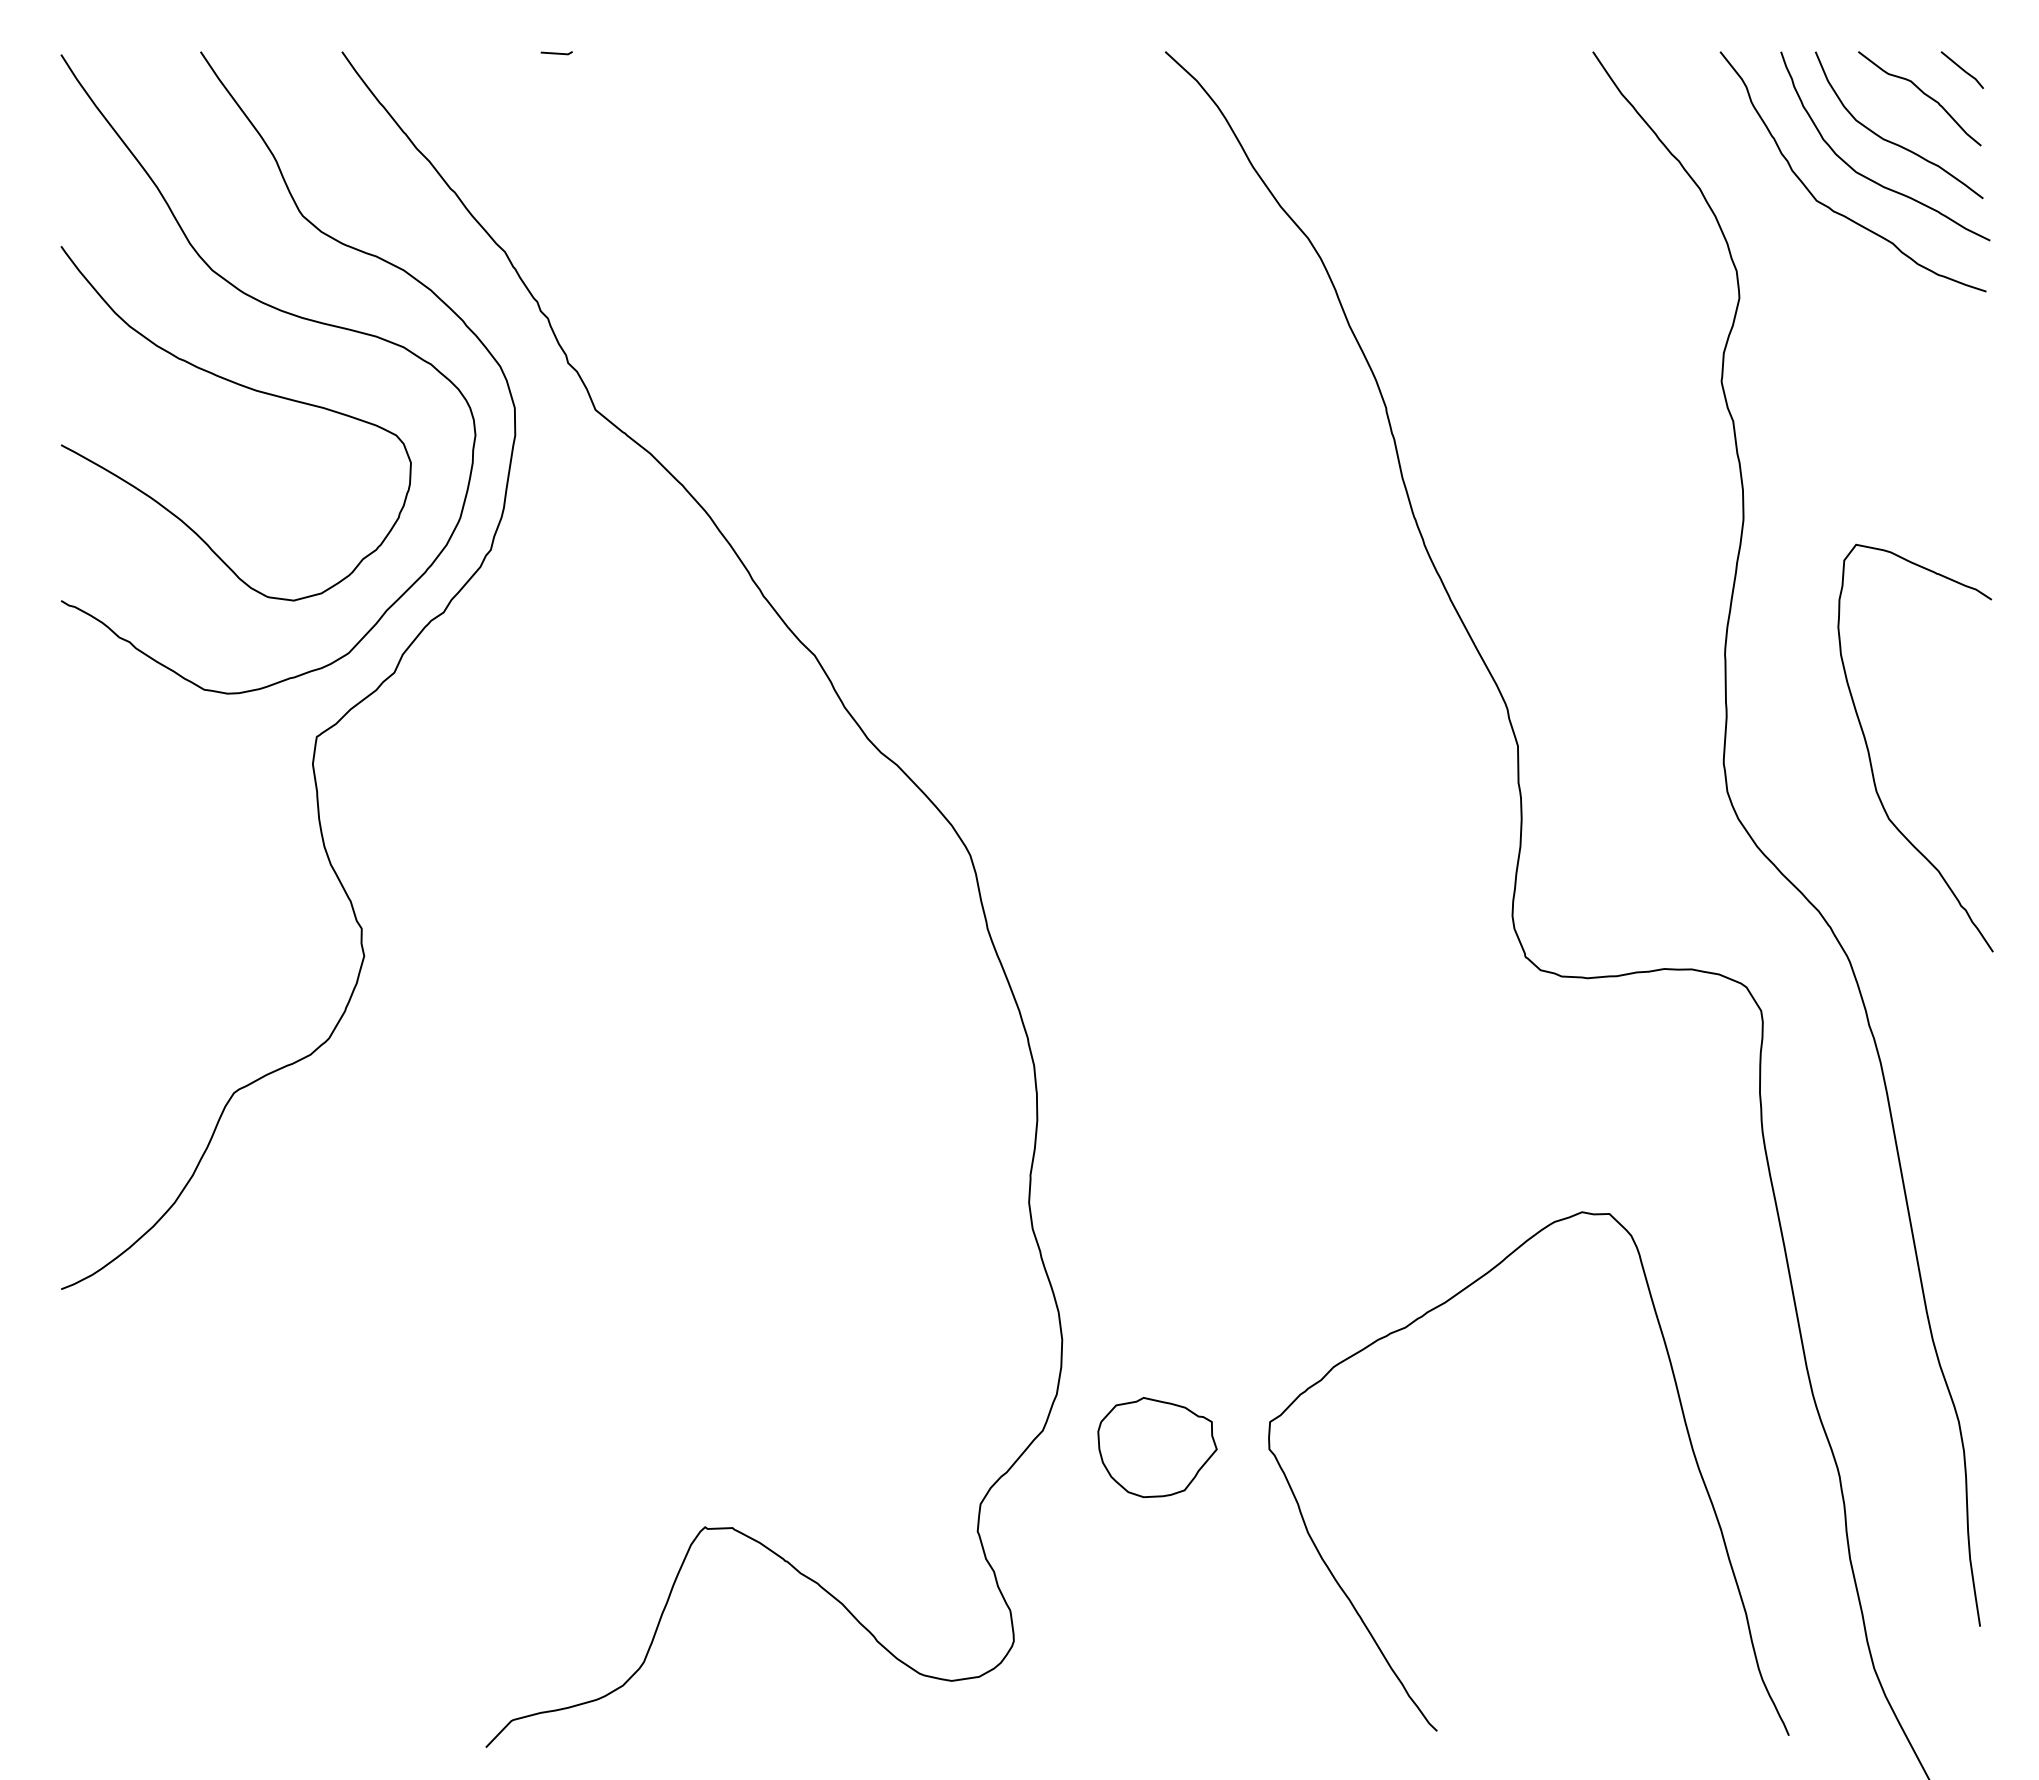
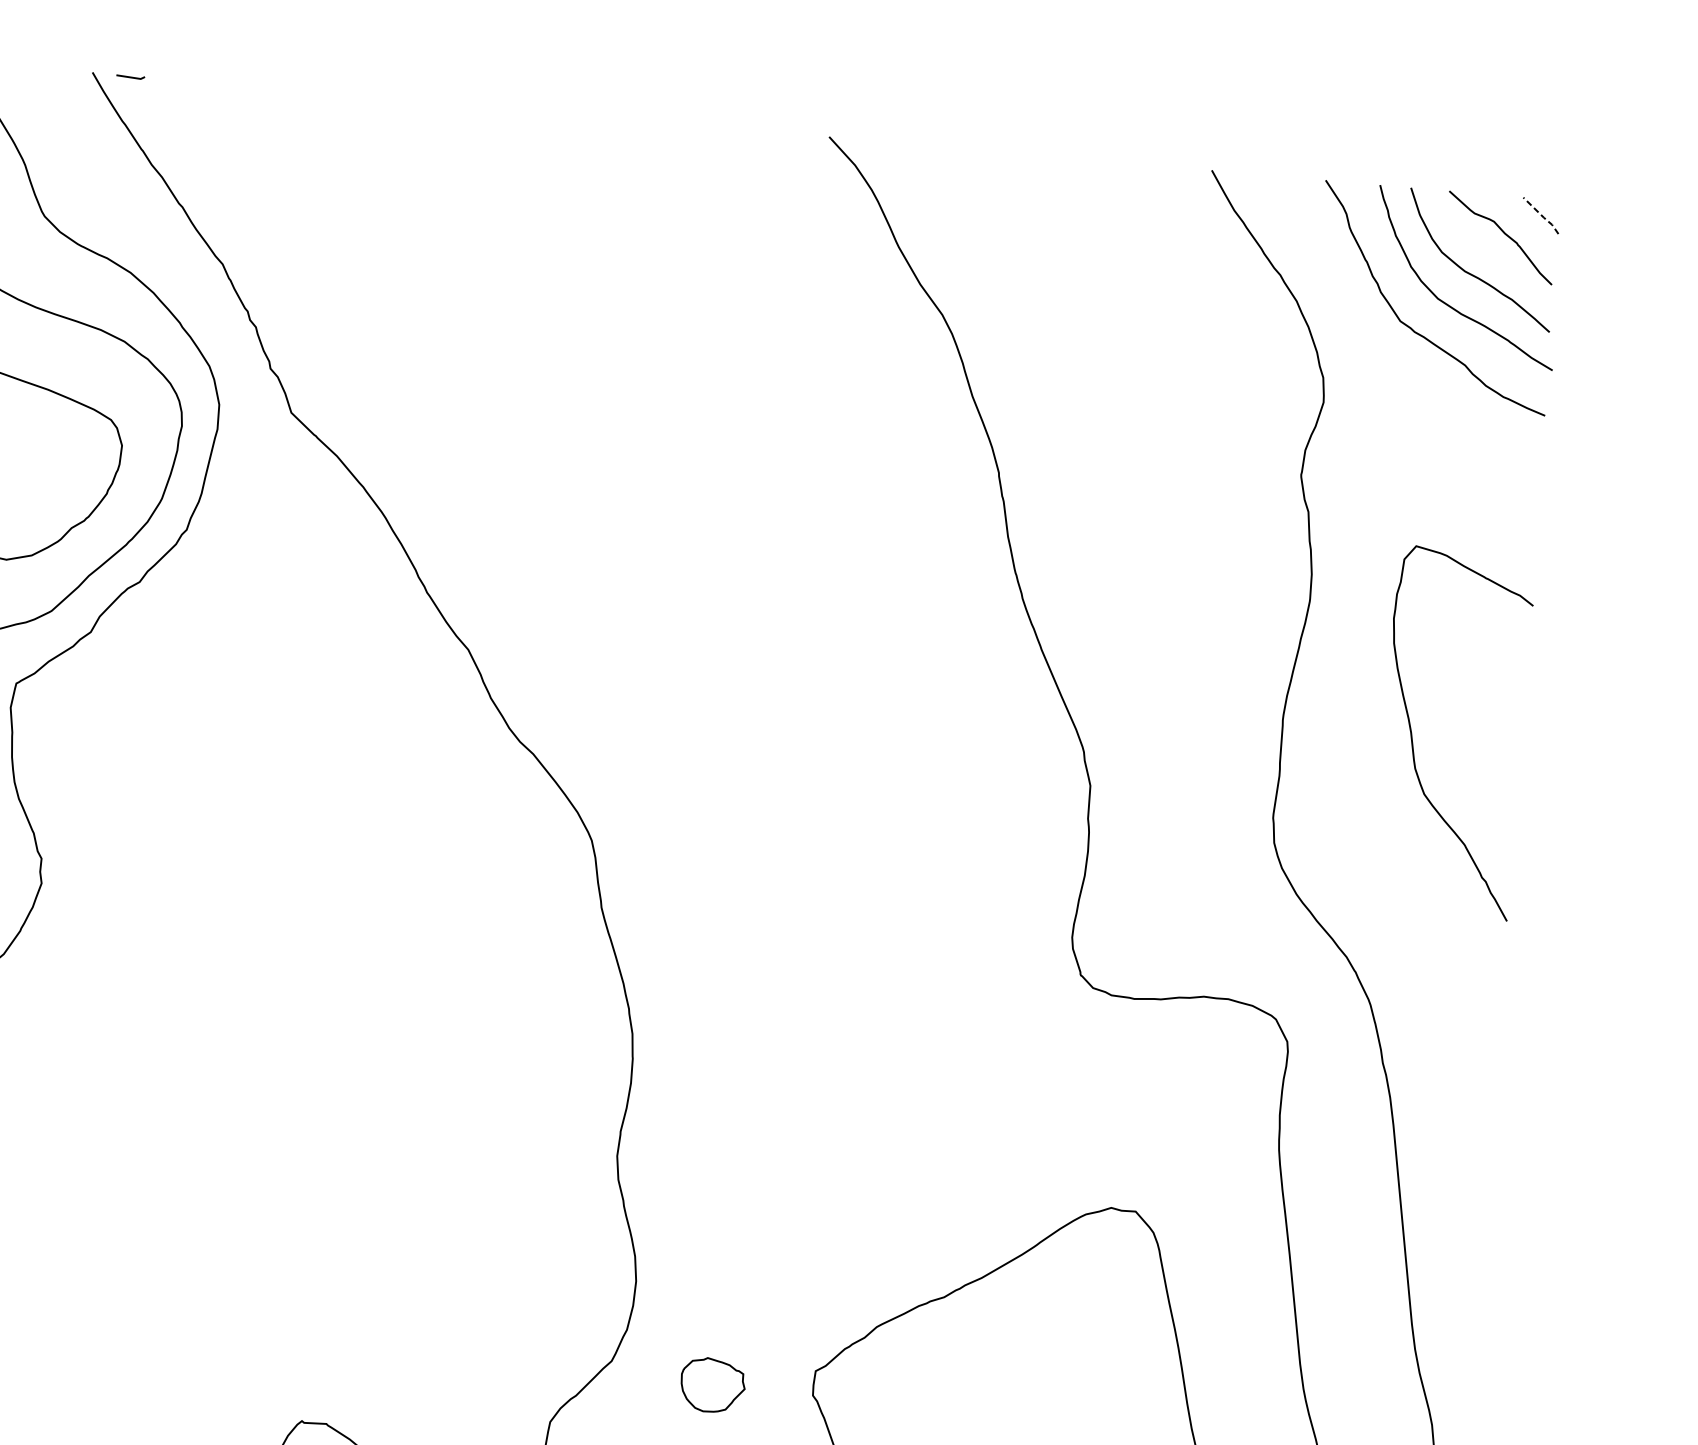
line: (556, 53) -> (130, 77), moved
line: (1964, 70) -> (1542, 216), solid -> dashed
curve: (1870, 755) -> (1412, 735), moved
part: (1157, 1447) -> (712, 1385), size x0.6

